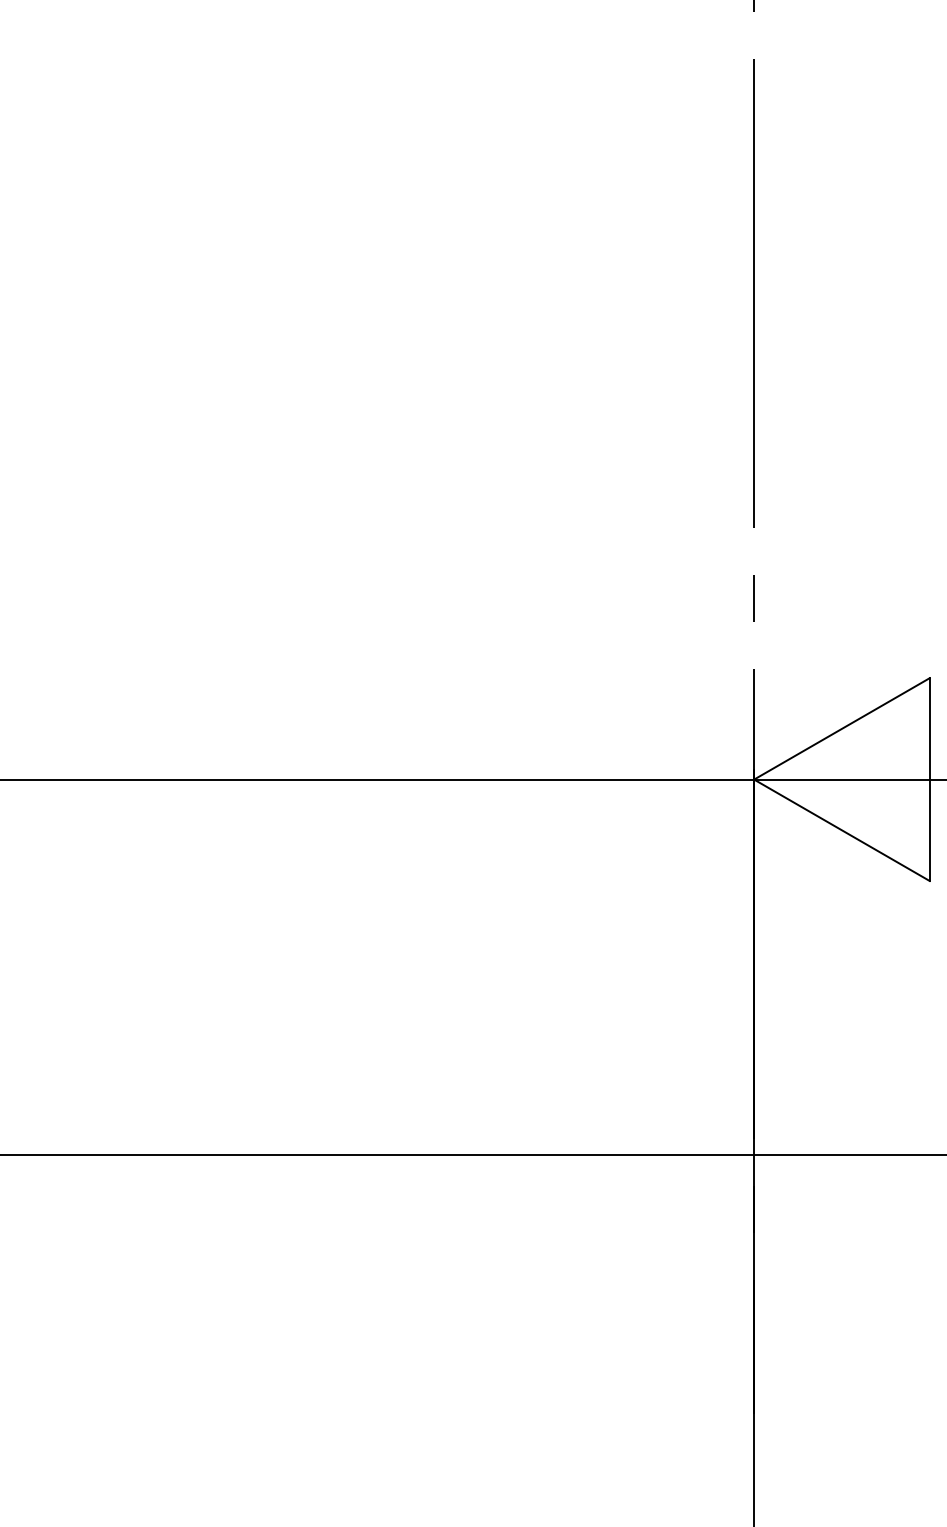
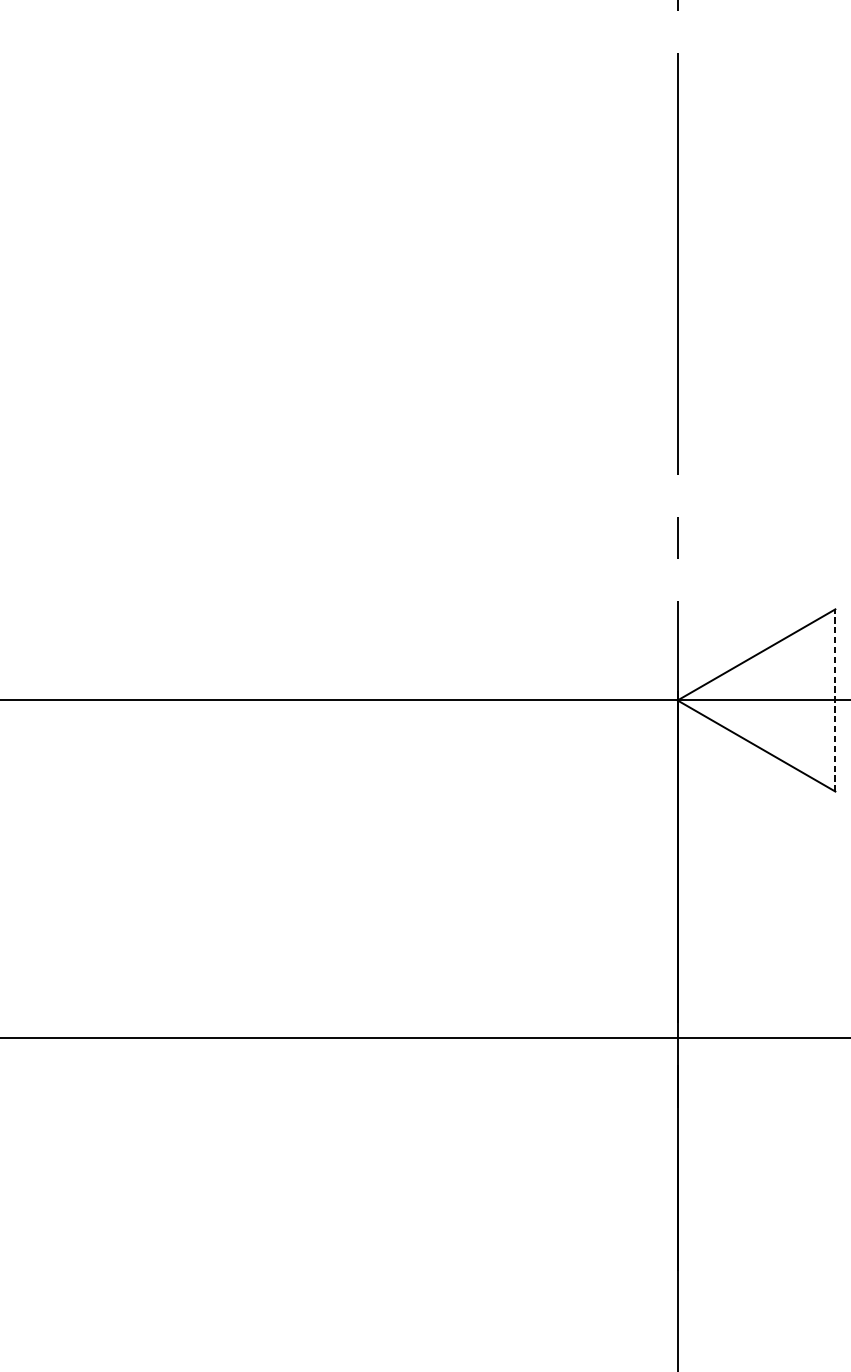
line: (929, 779) -> (835, 700), solid -> dashed

